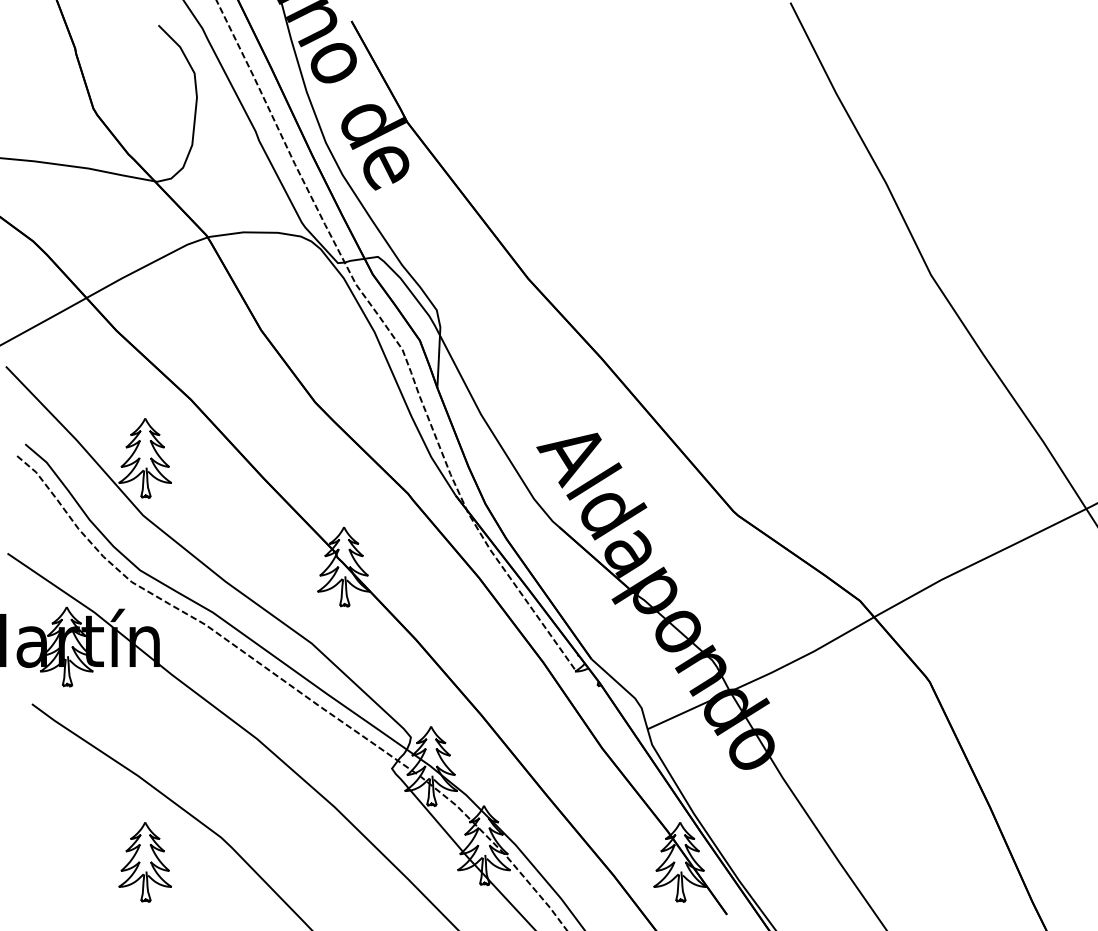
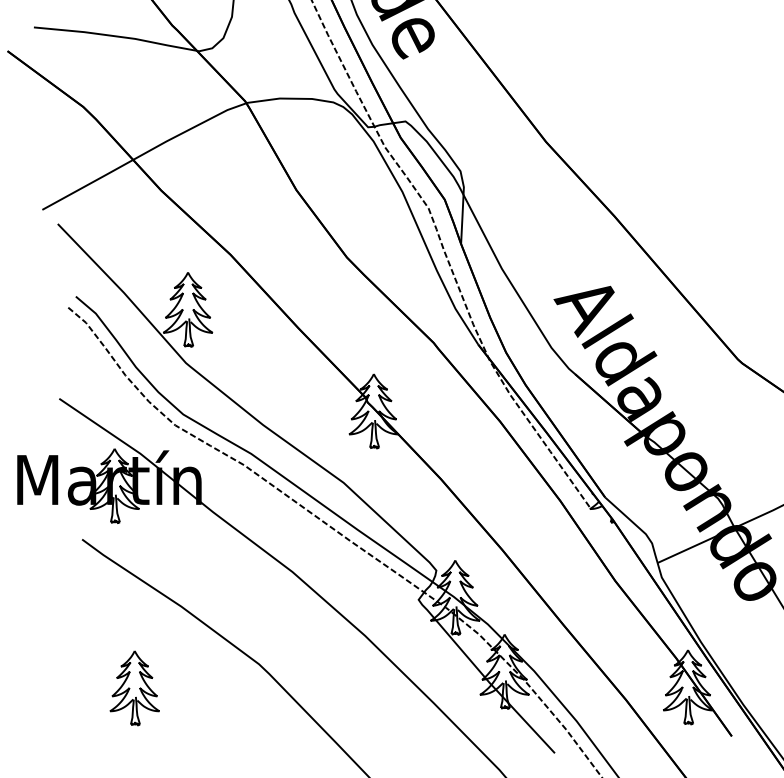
part: (144, 862) -> (134, 688), moved

